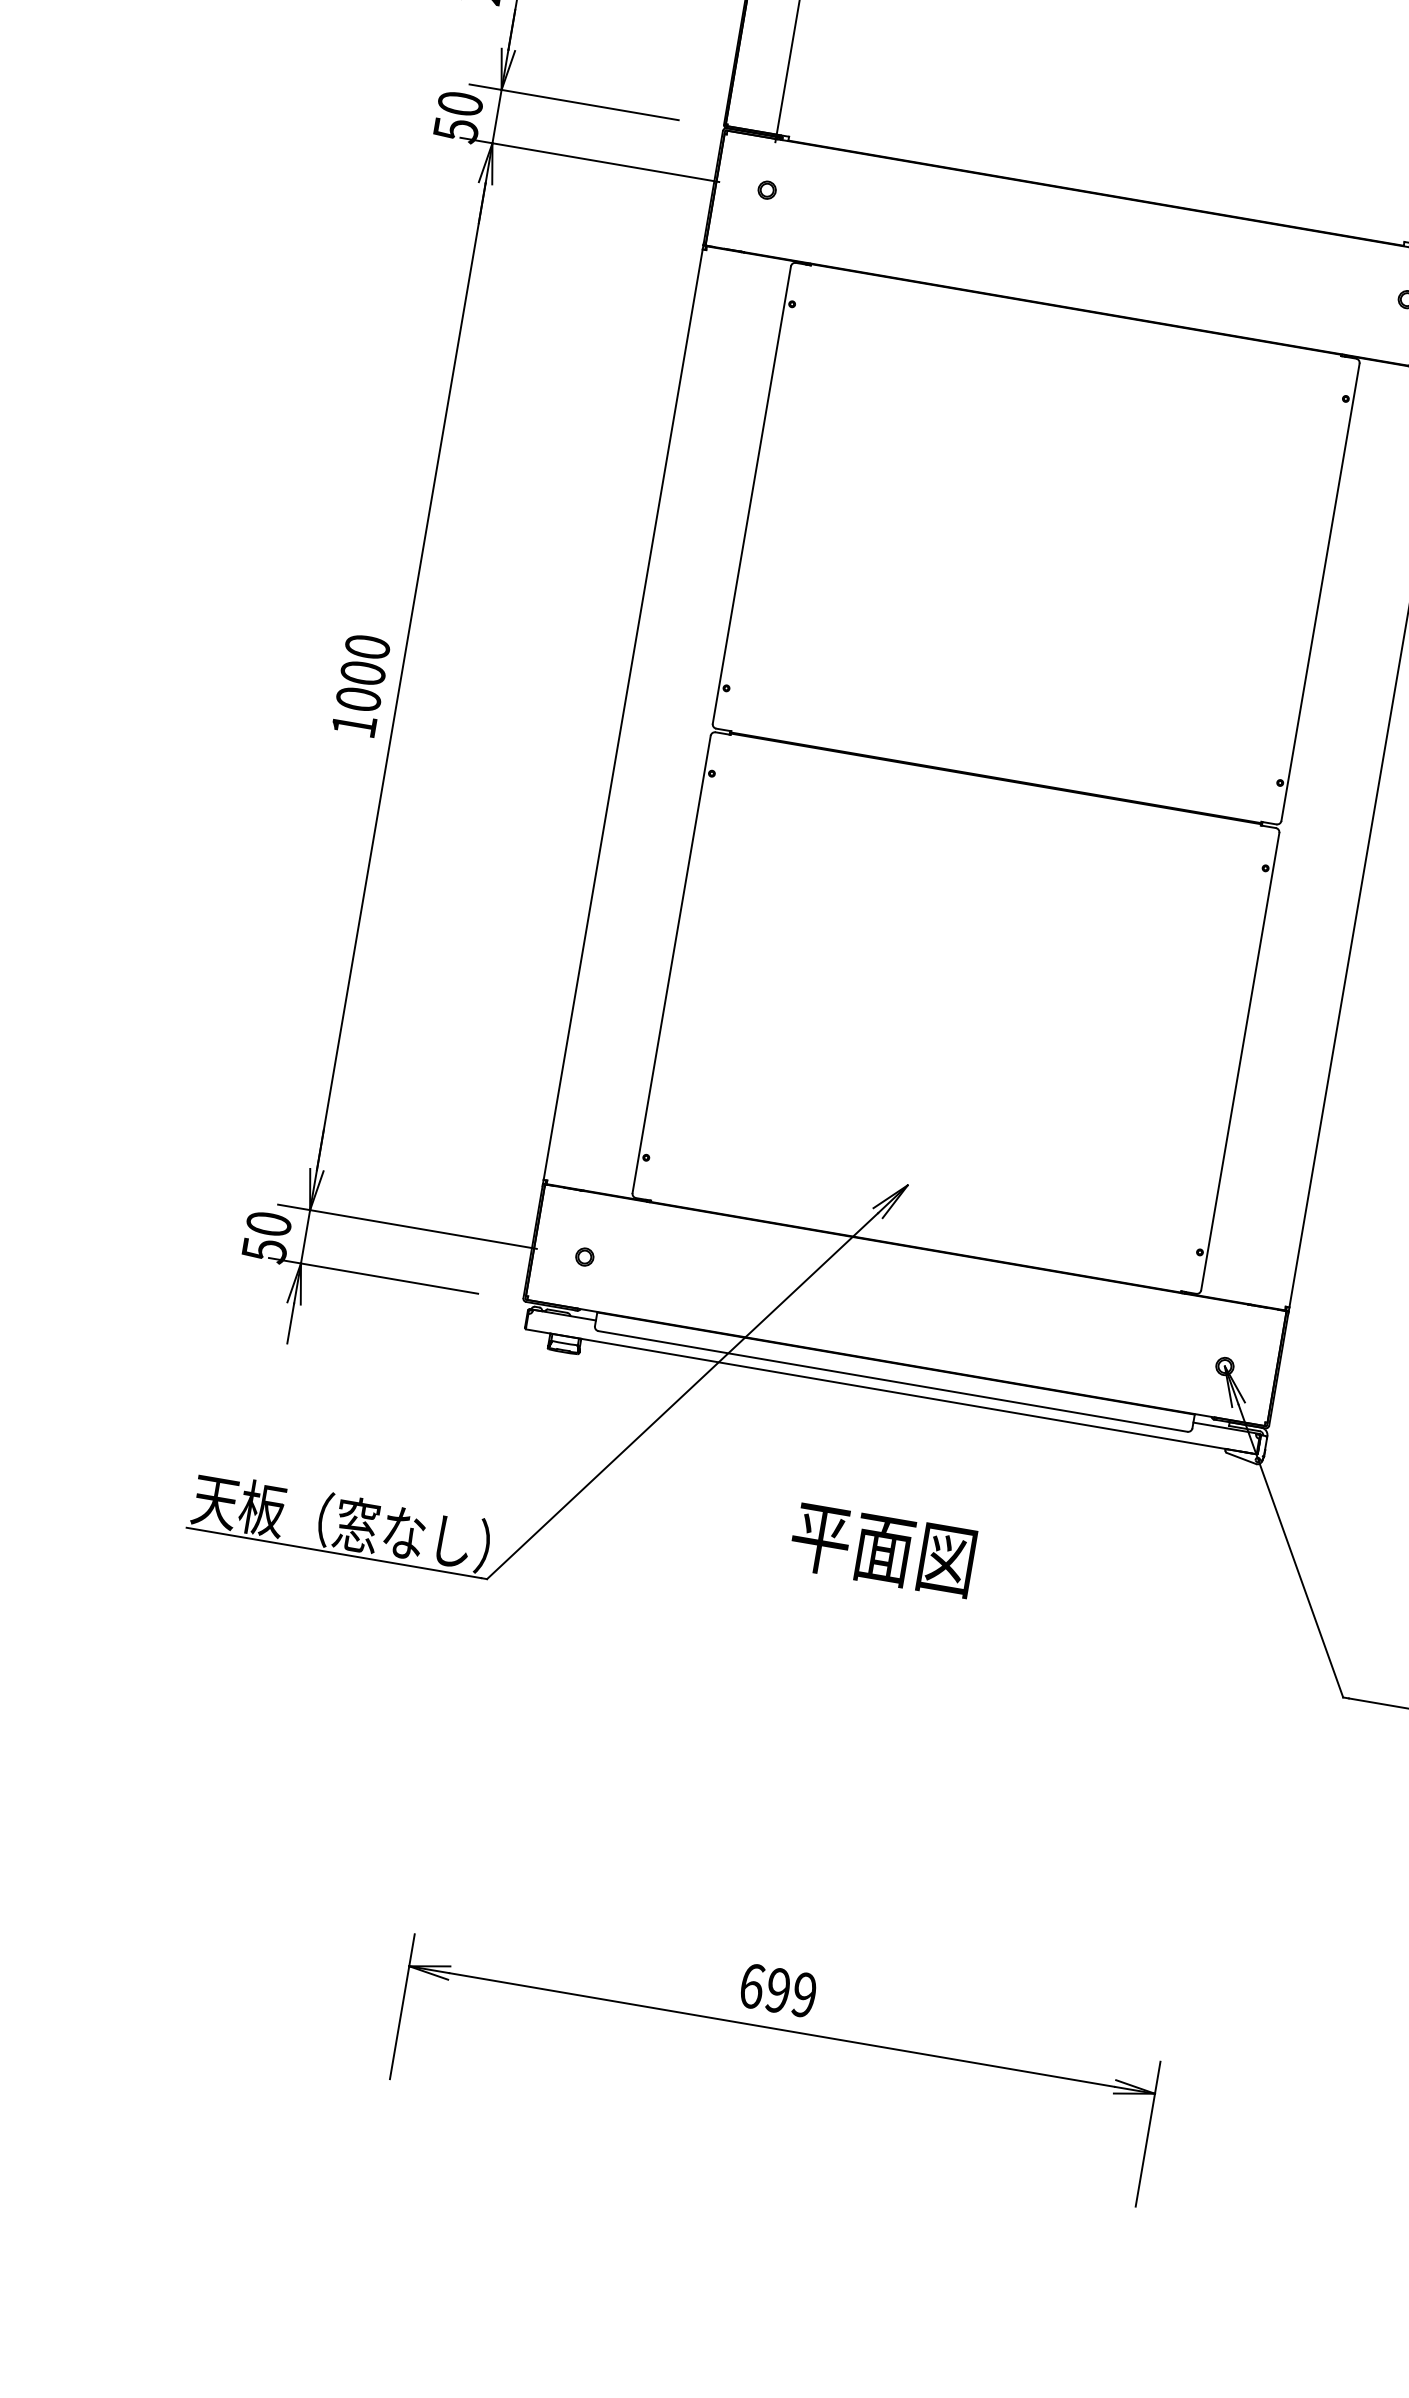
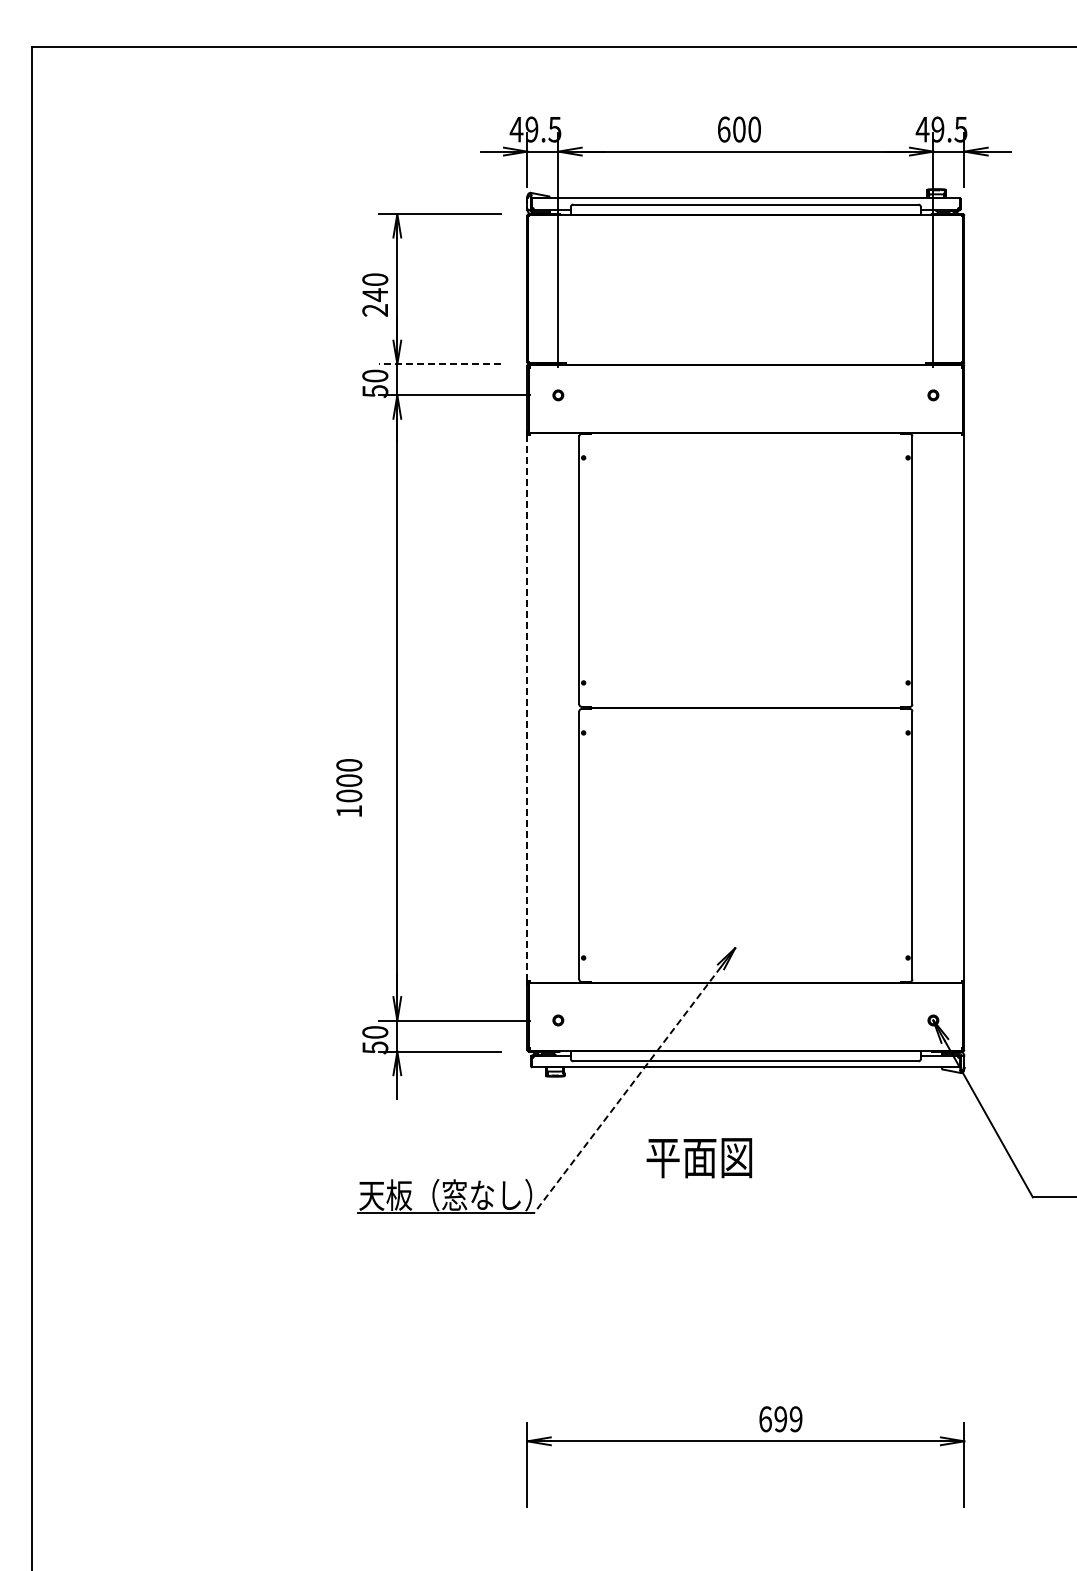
line: (573, 102) -> (439, 364), solid -> dashed
text: (361, 684) -> (349, 787), moved
line: (623, 713) -> (527, 707), solid -> dashed
line: (682, 1396) -> (627, 1090), solid -> dashed
text: (882, 1550) -> (699, 1158), moved
text: (777, 1990) -> (780, 1419), moved

